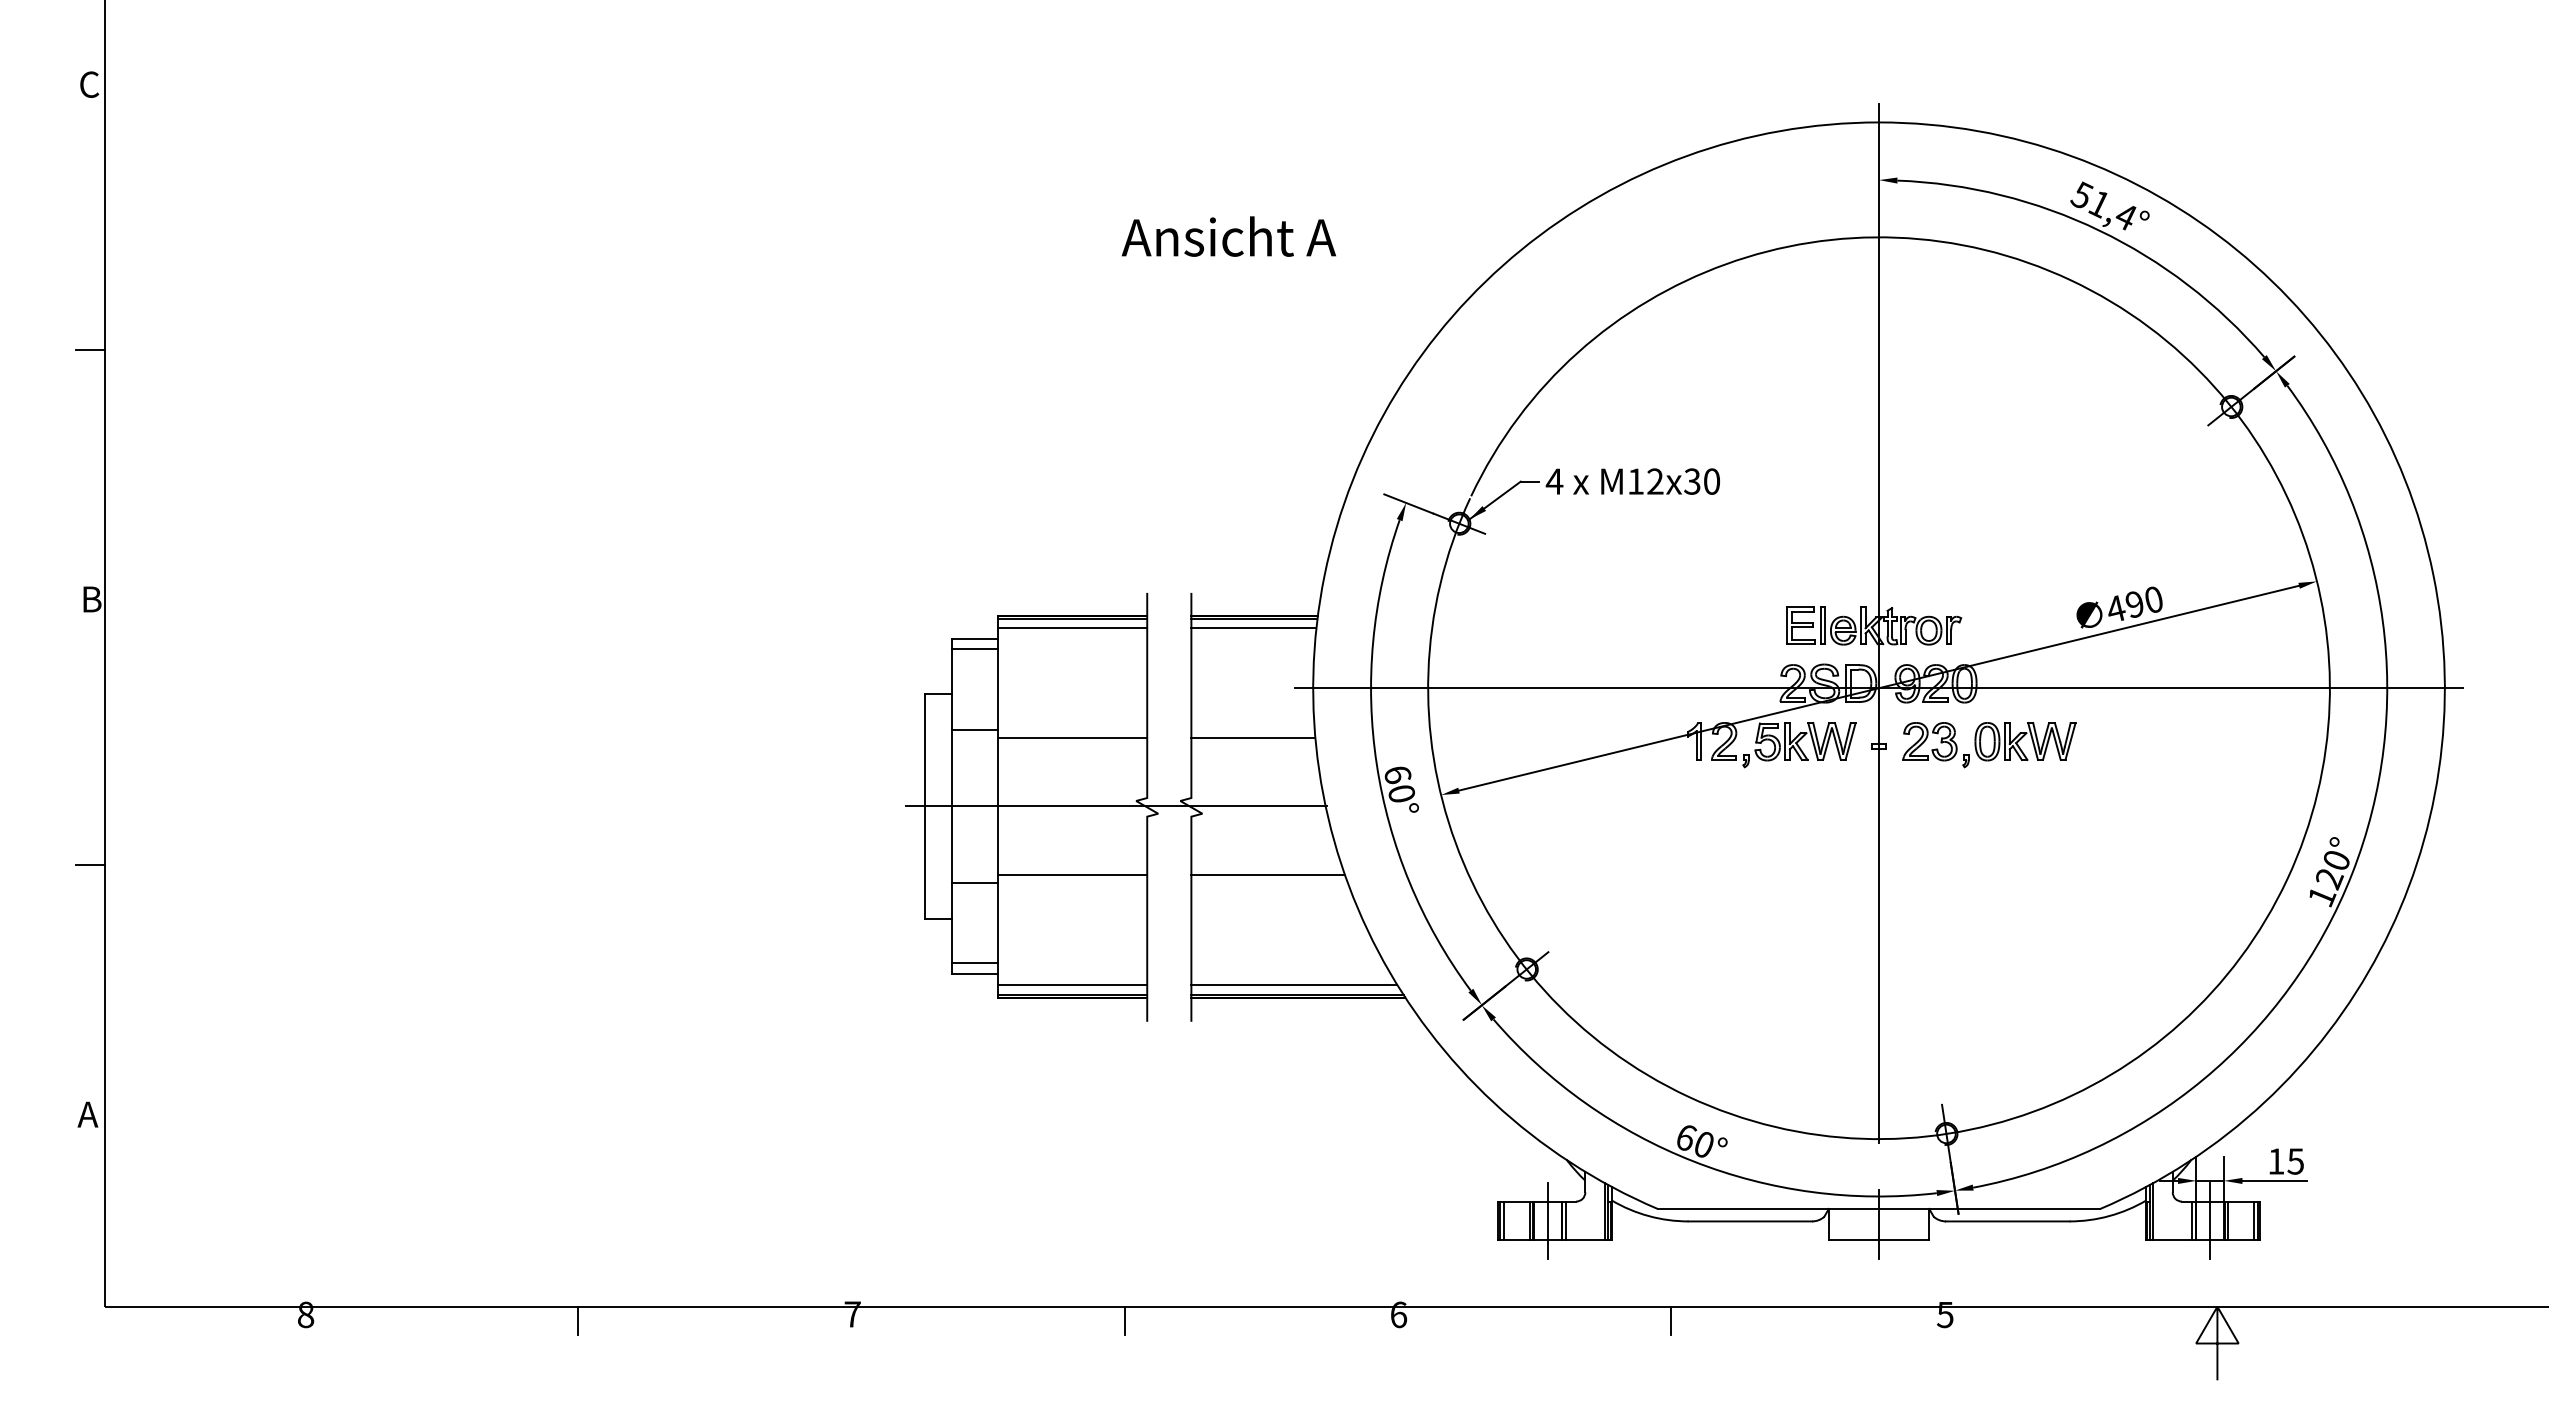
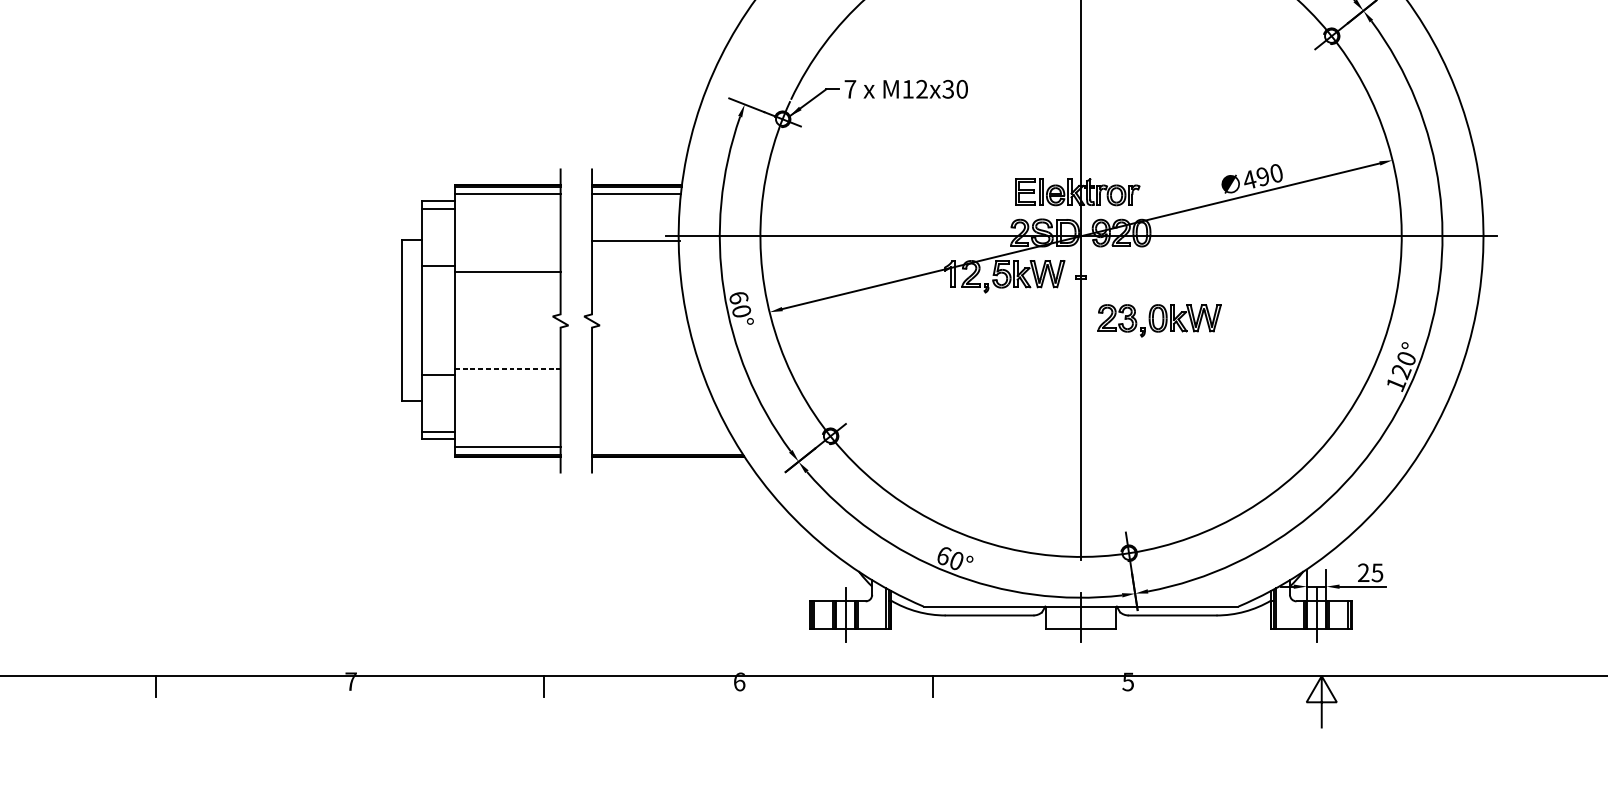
text: (1554, 481) -> (850, 89), 4 -> 7
line: (1253, 738) -> (636, 241), moved
part: (1989, 745) -> (1159, 321), moved
line: (1116, 806) -> (538, 320), removed
line: (1073, 874) -> (508, 368), solid -> dashed
line: (1267, 874) -> (646, 368), removed
line: (1294, 984) -> (665, 446), removed
text: (2276, 1161) -> (1363, 572), 15 -> 25

